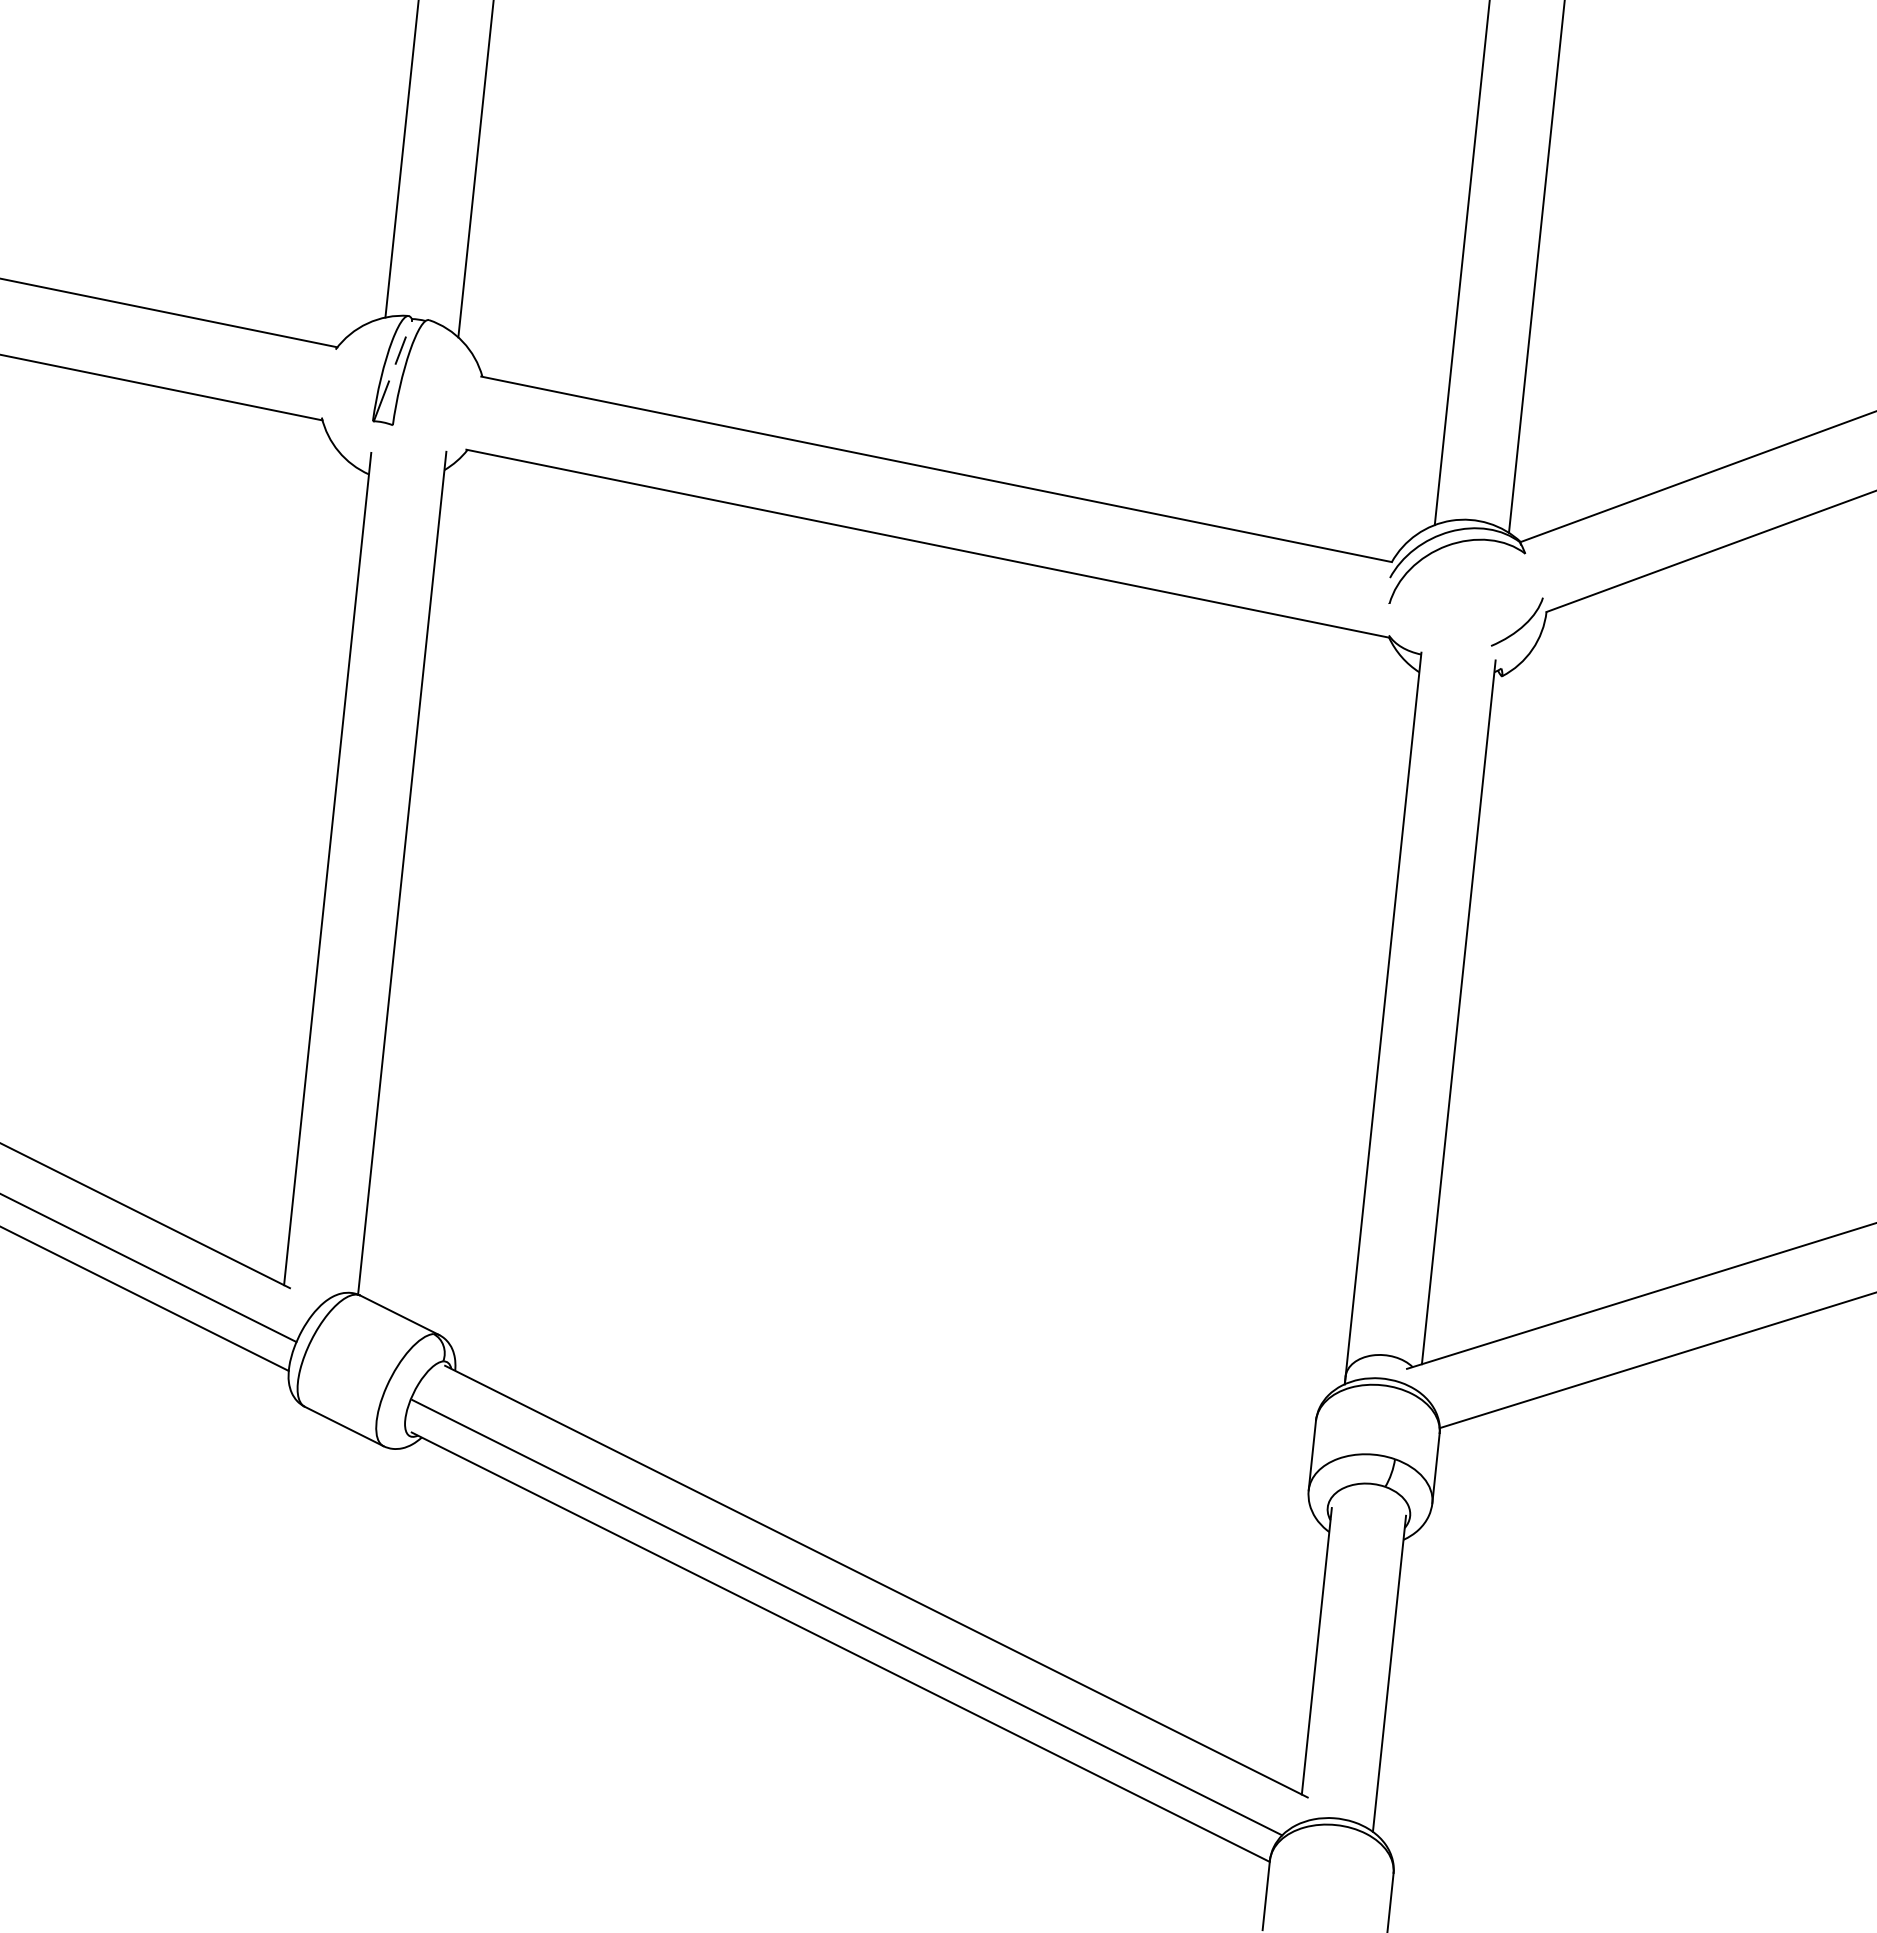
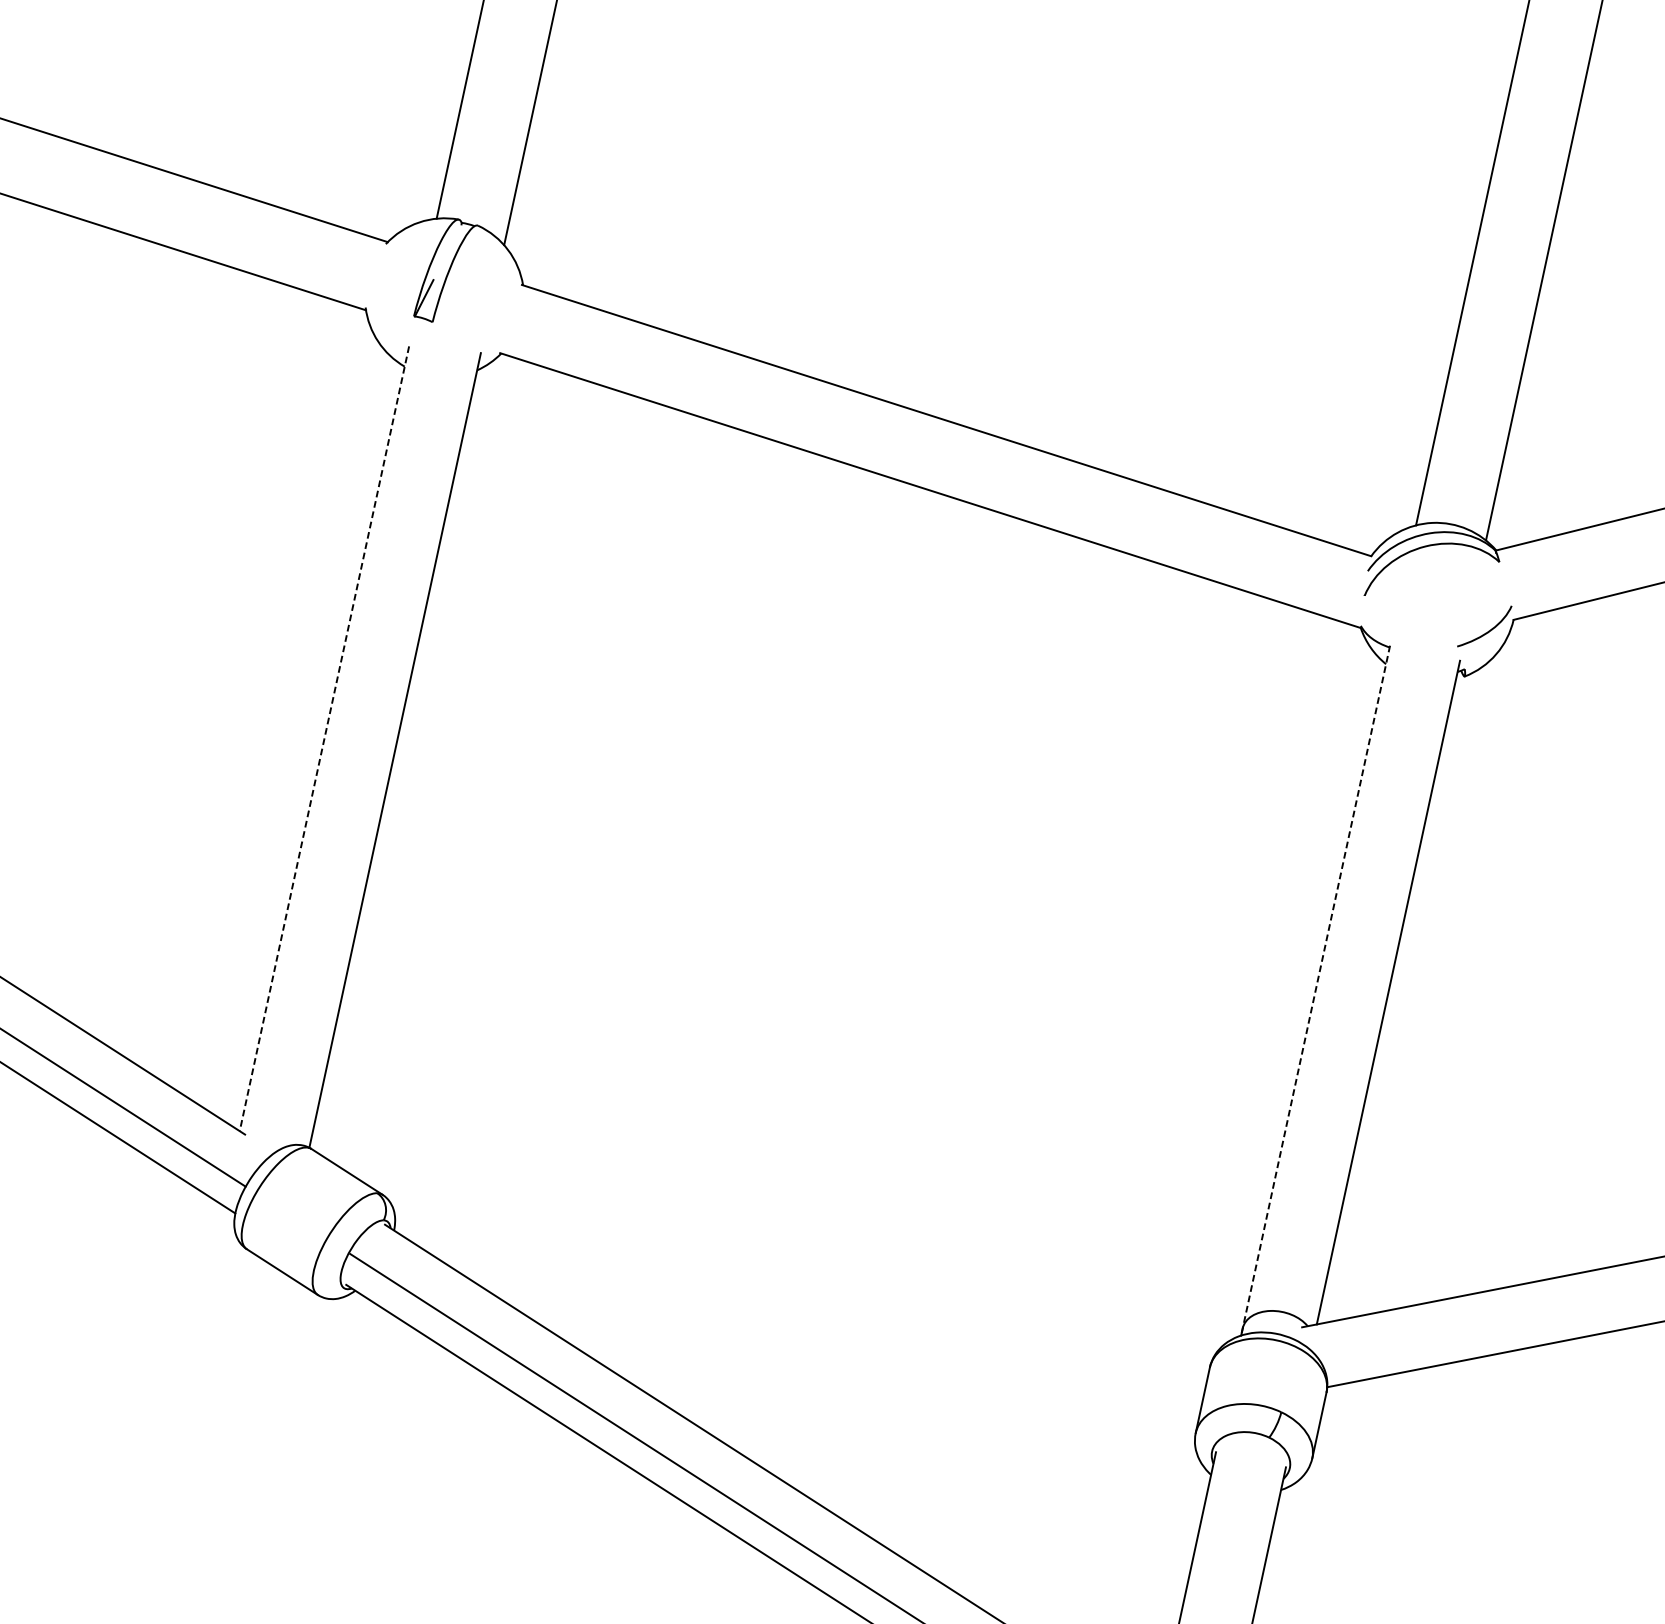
line: (400, 350) -> (447, 251), removed
line: (327, 869) -> (324, 739), solid -> dashed
line: (1383, 1018) -> (1316, 990), solid -> dashed

